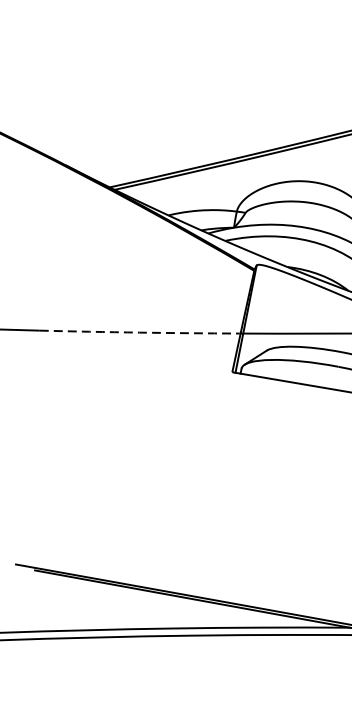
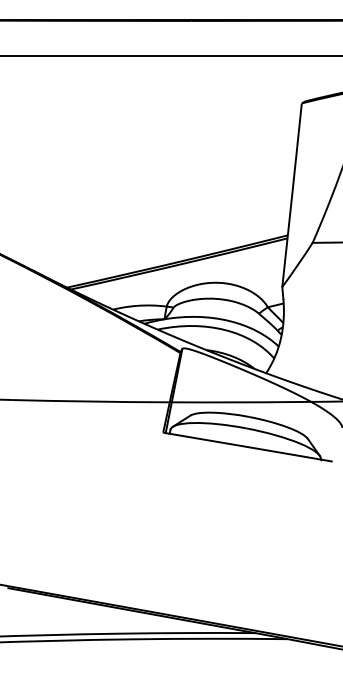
arc: (139, 332) -> (90, 401), dashed -> solid

